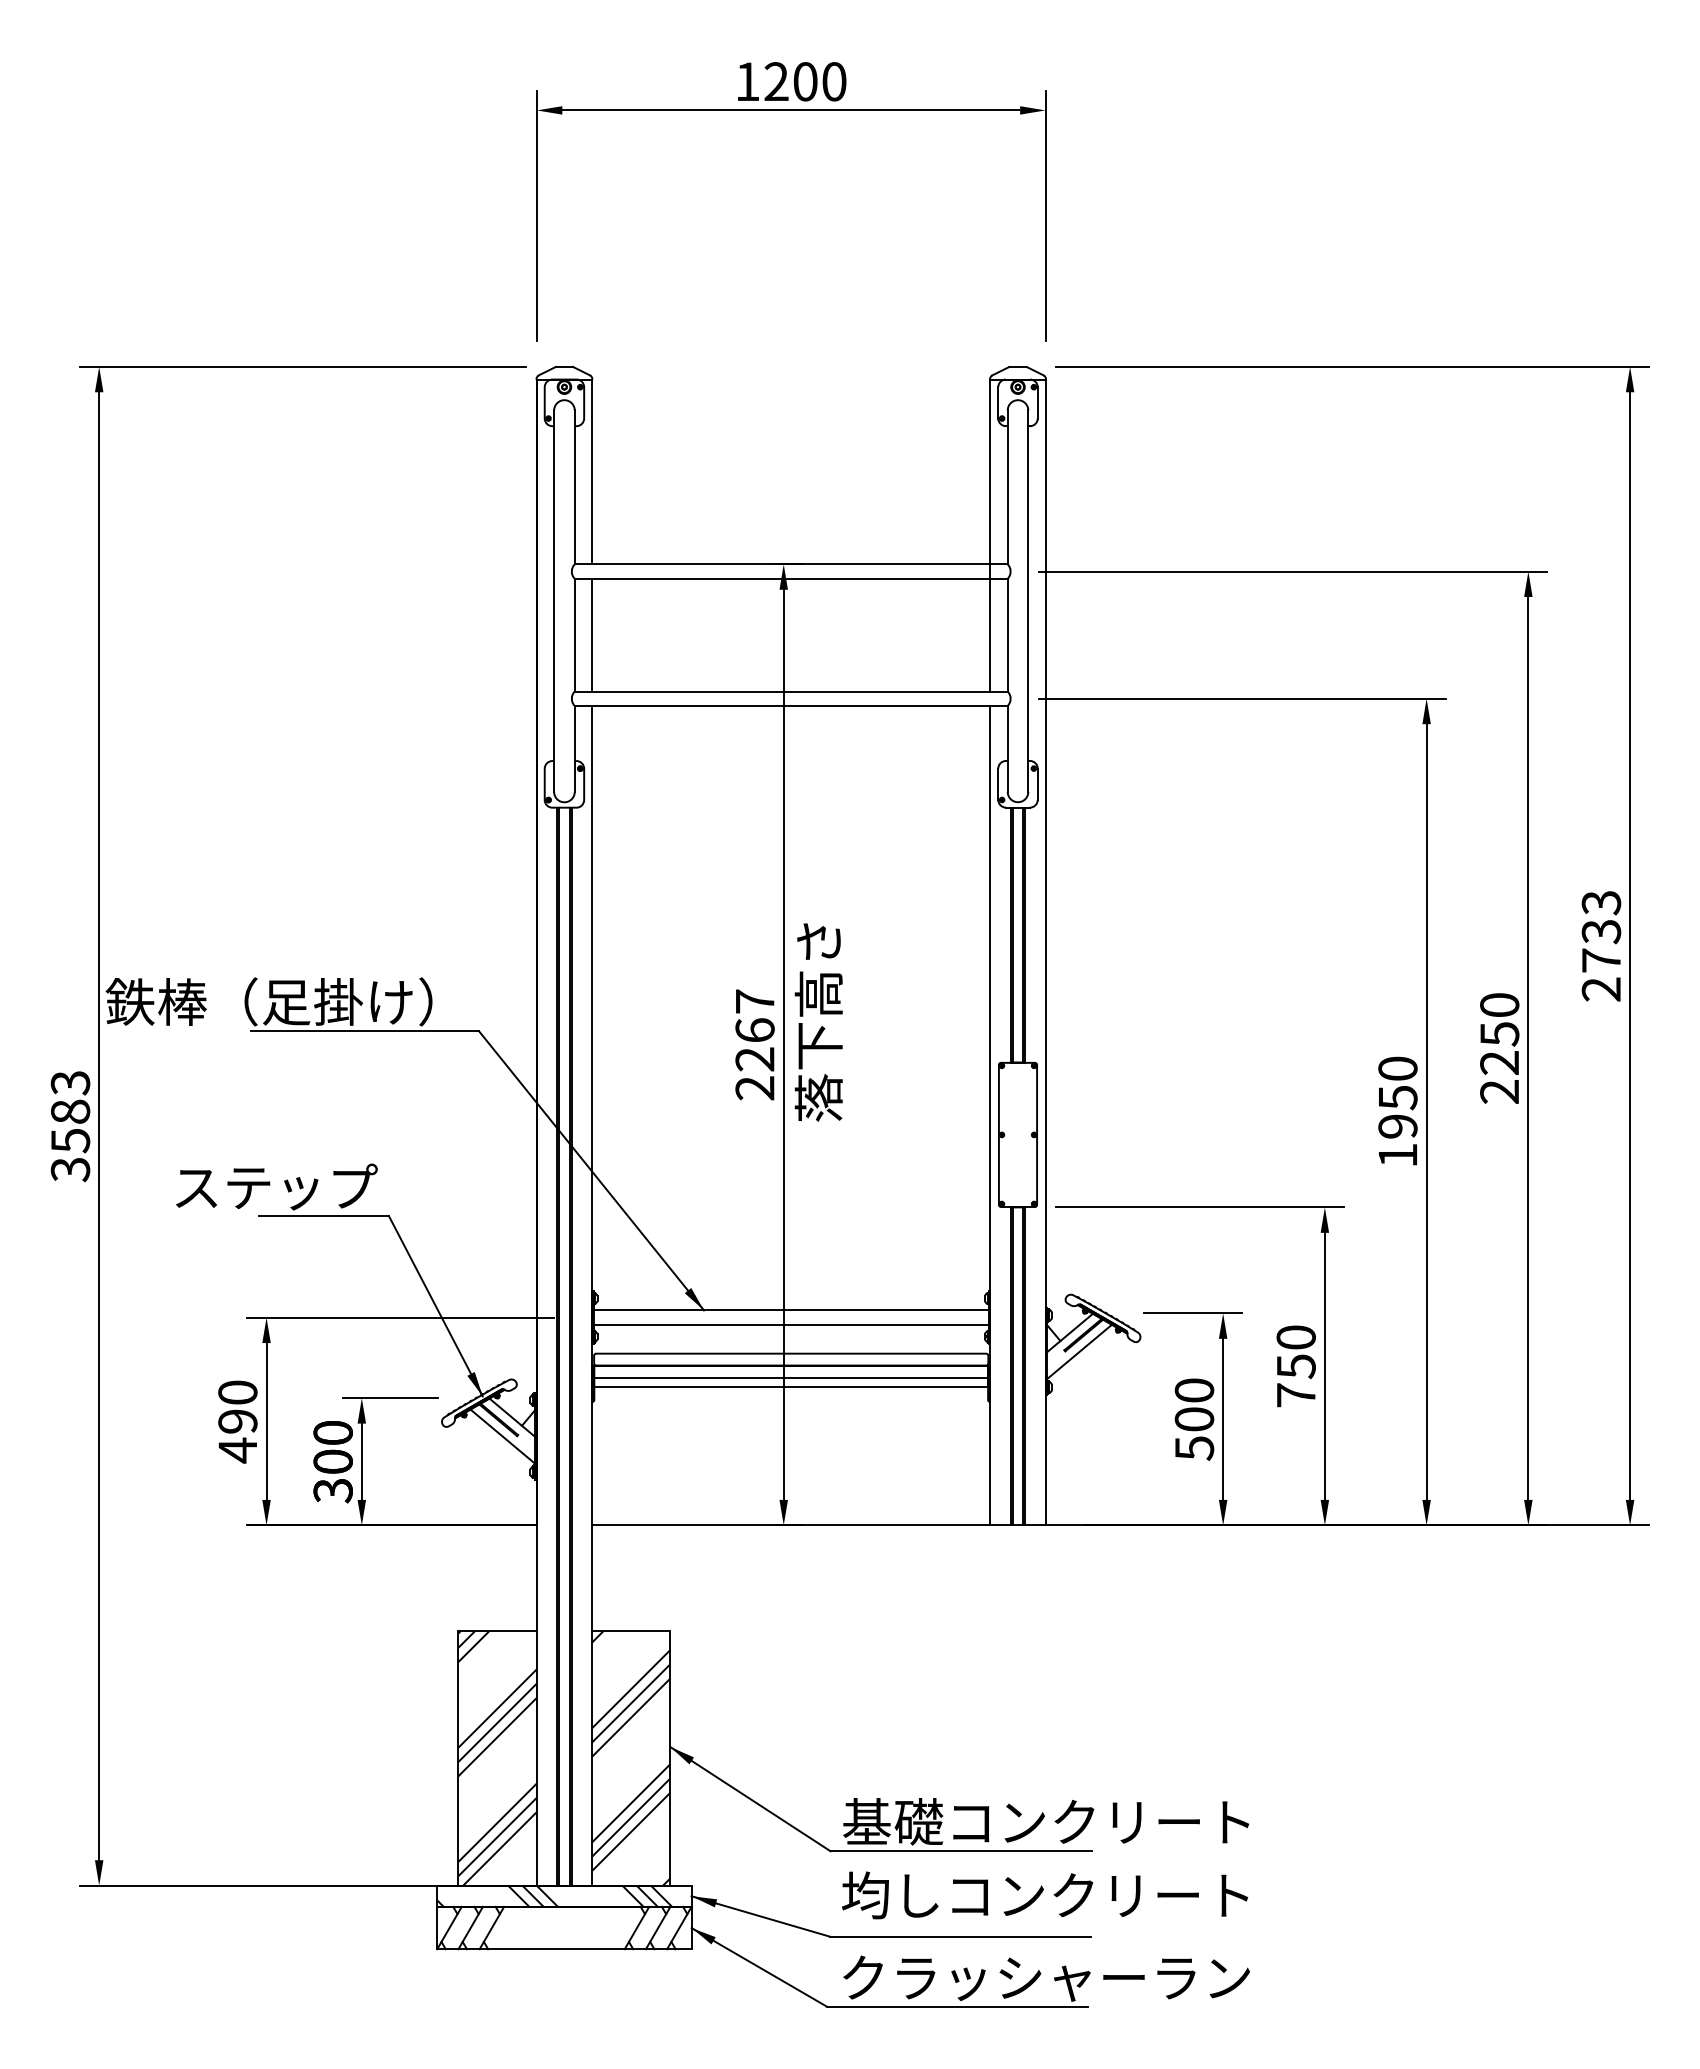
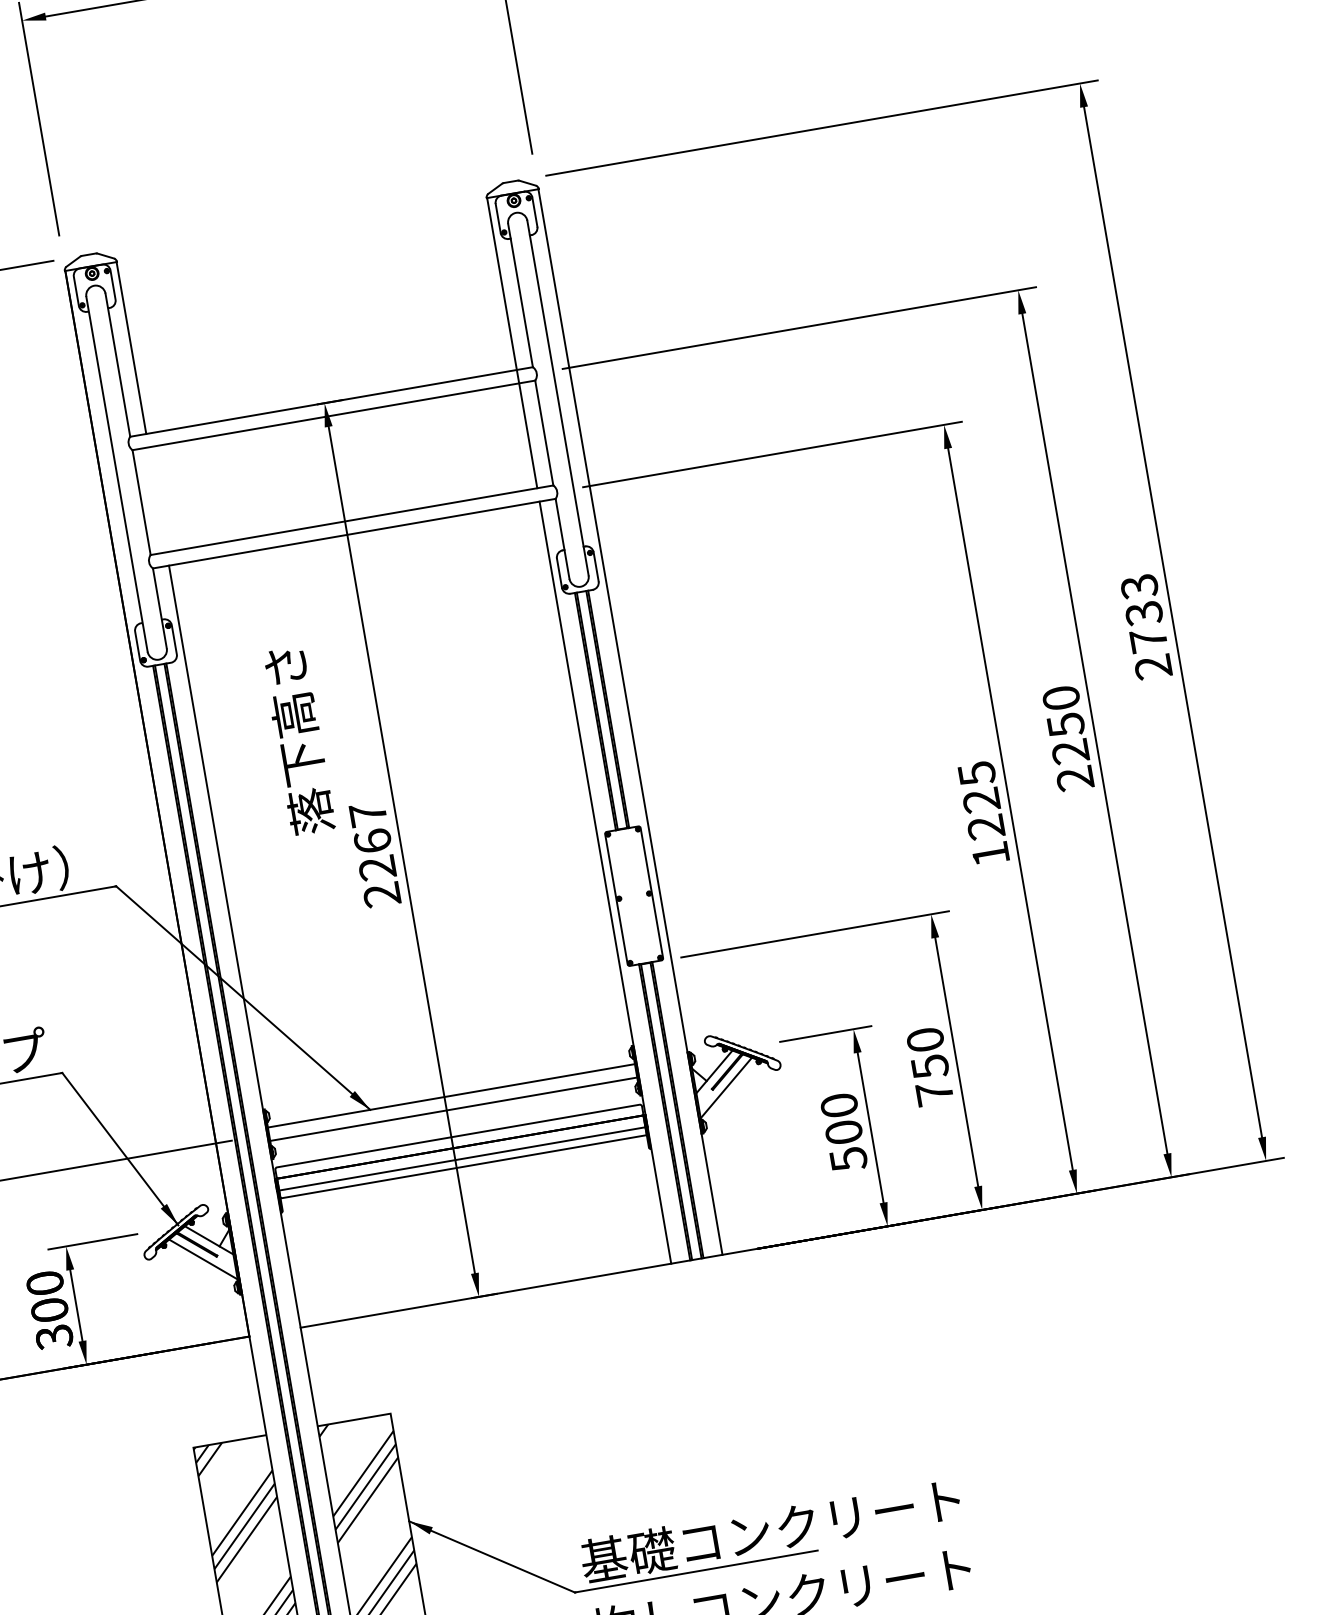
line: (592, 634) -> (158, 499), removed
text: (818, 1022) -> (298, 741), moved
text: (1397, 1097) -> (981, 800), 1950 -> 1225

